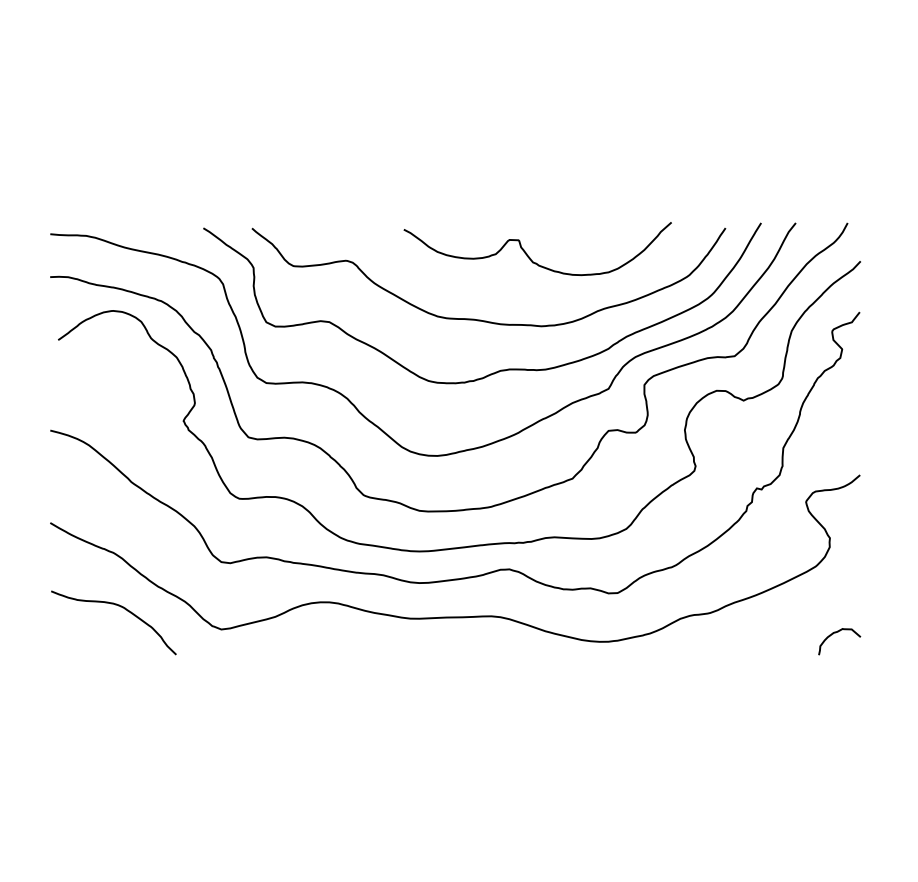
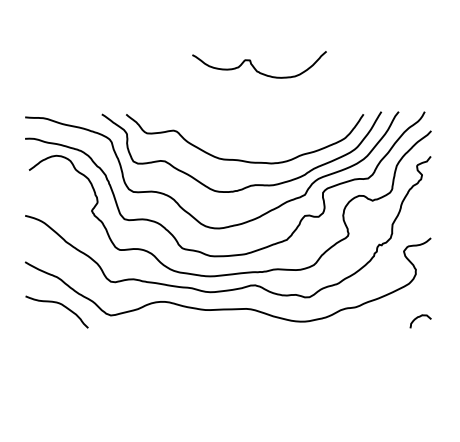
curve: (529, 254) -> (255, 67), moved

